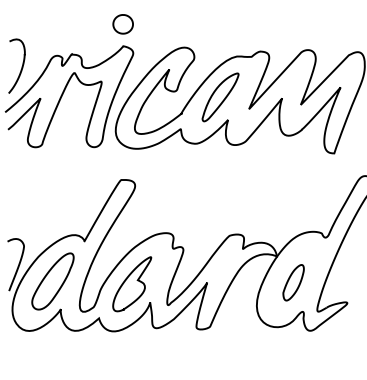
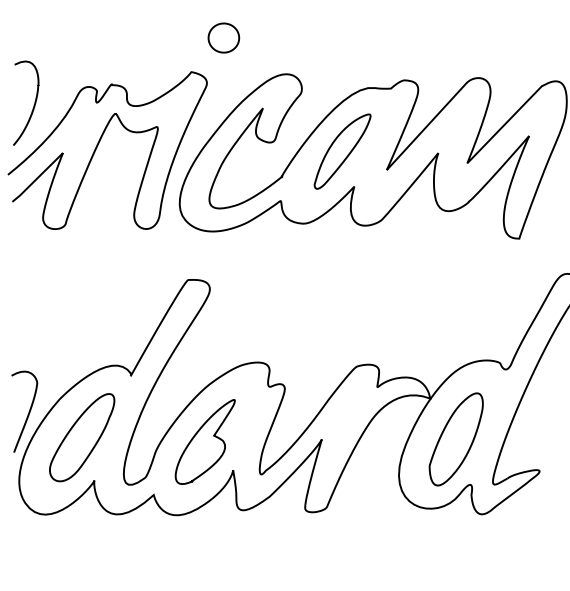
part: (122, 24) -> (222, 38), moved
part: (293, 282) -> (455, 439), size x1.67

